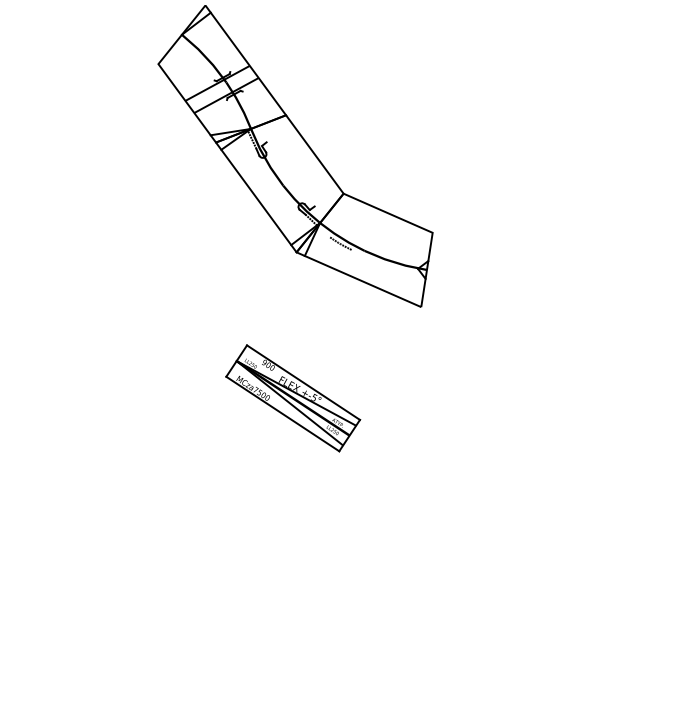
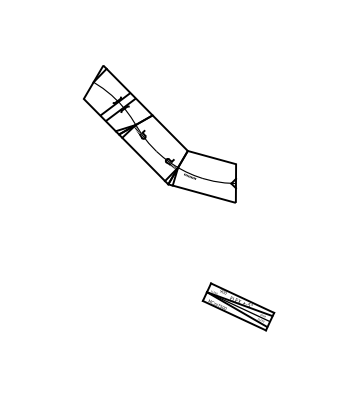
part: (293, 397) -> (238, 306), moved

